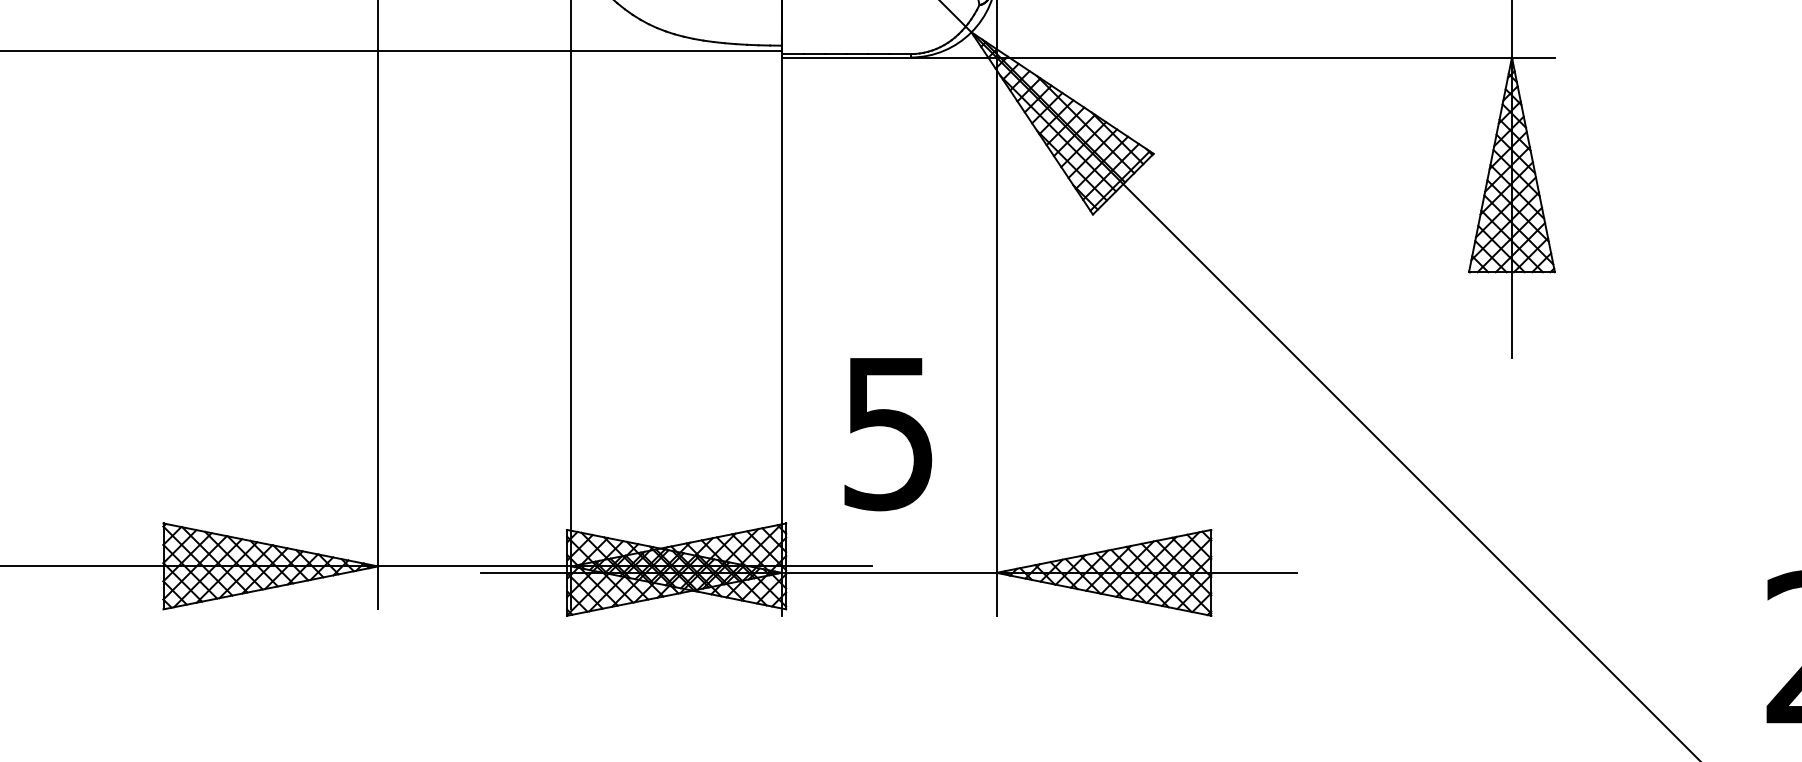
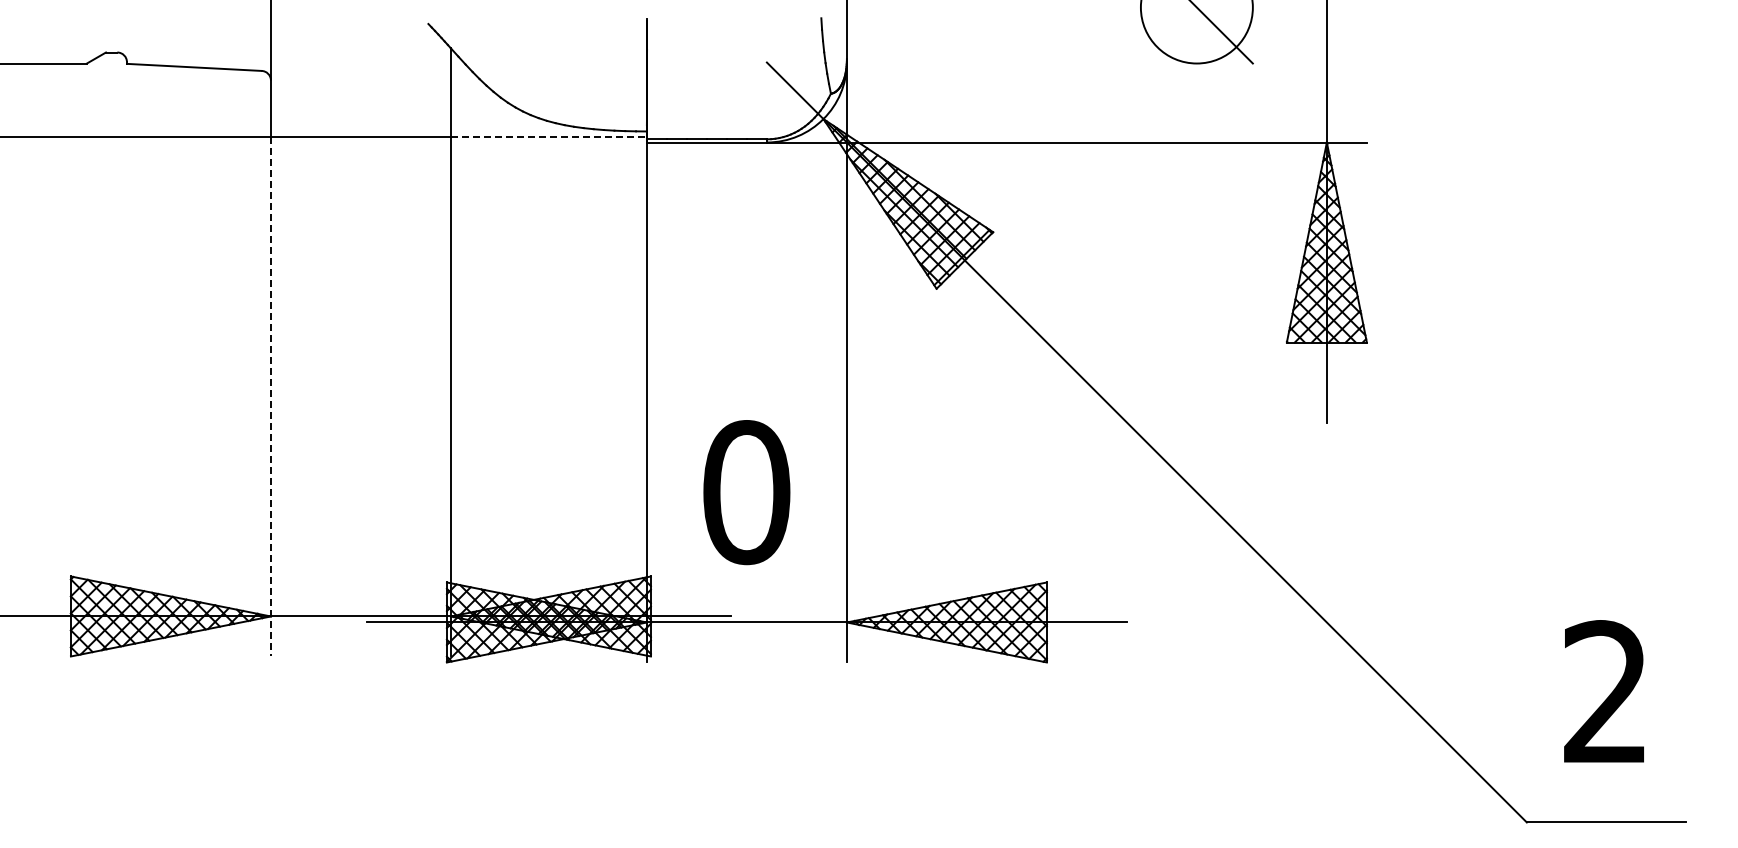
line: (676, 51) -> (548, 136), solid -> dashed
line: (377, 330) -> (270, 396), solid -> dashed
text: (888, 433) -> (746, 492), 5 -> 0

